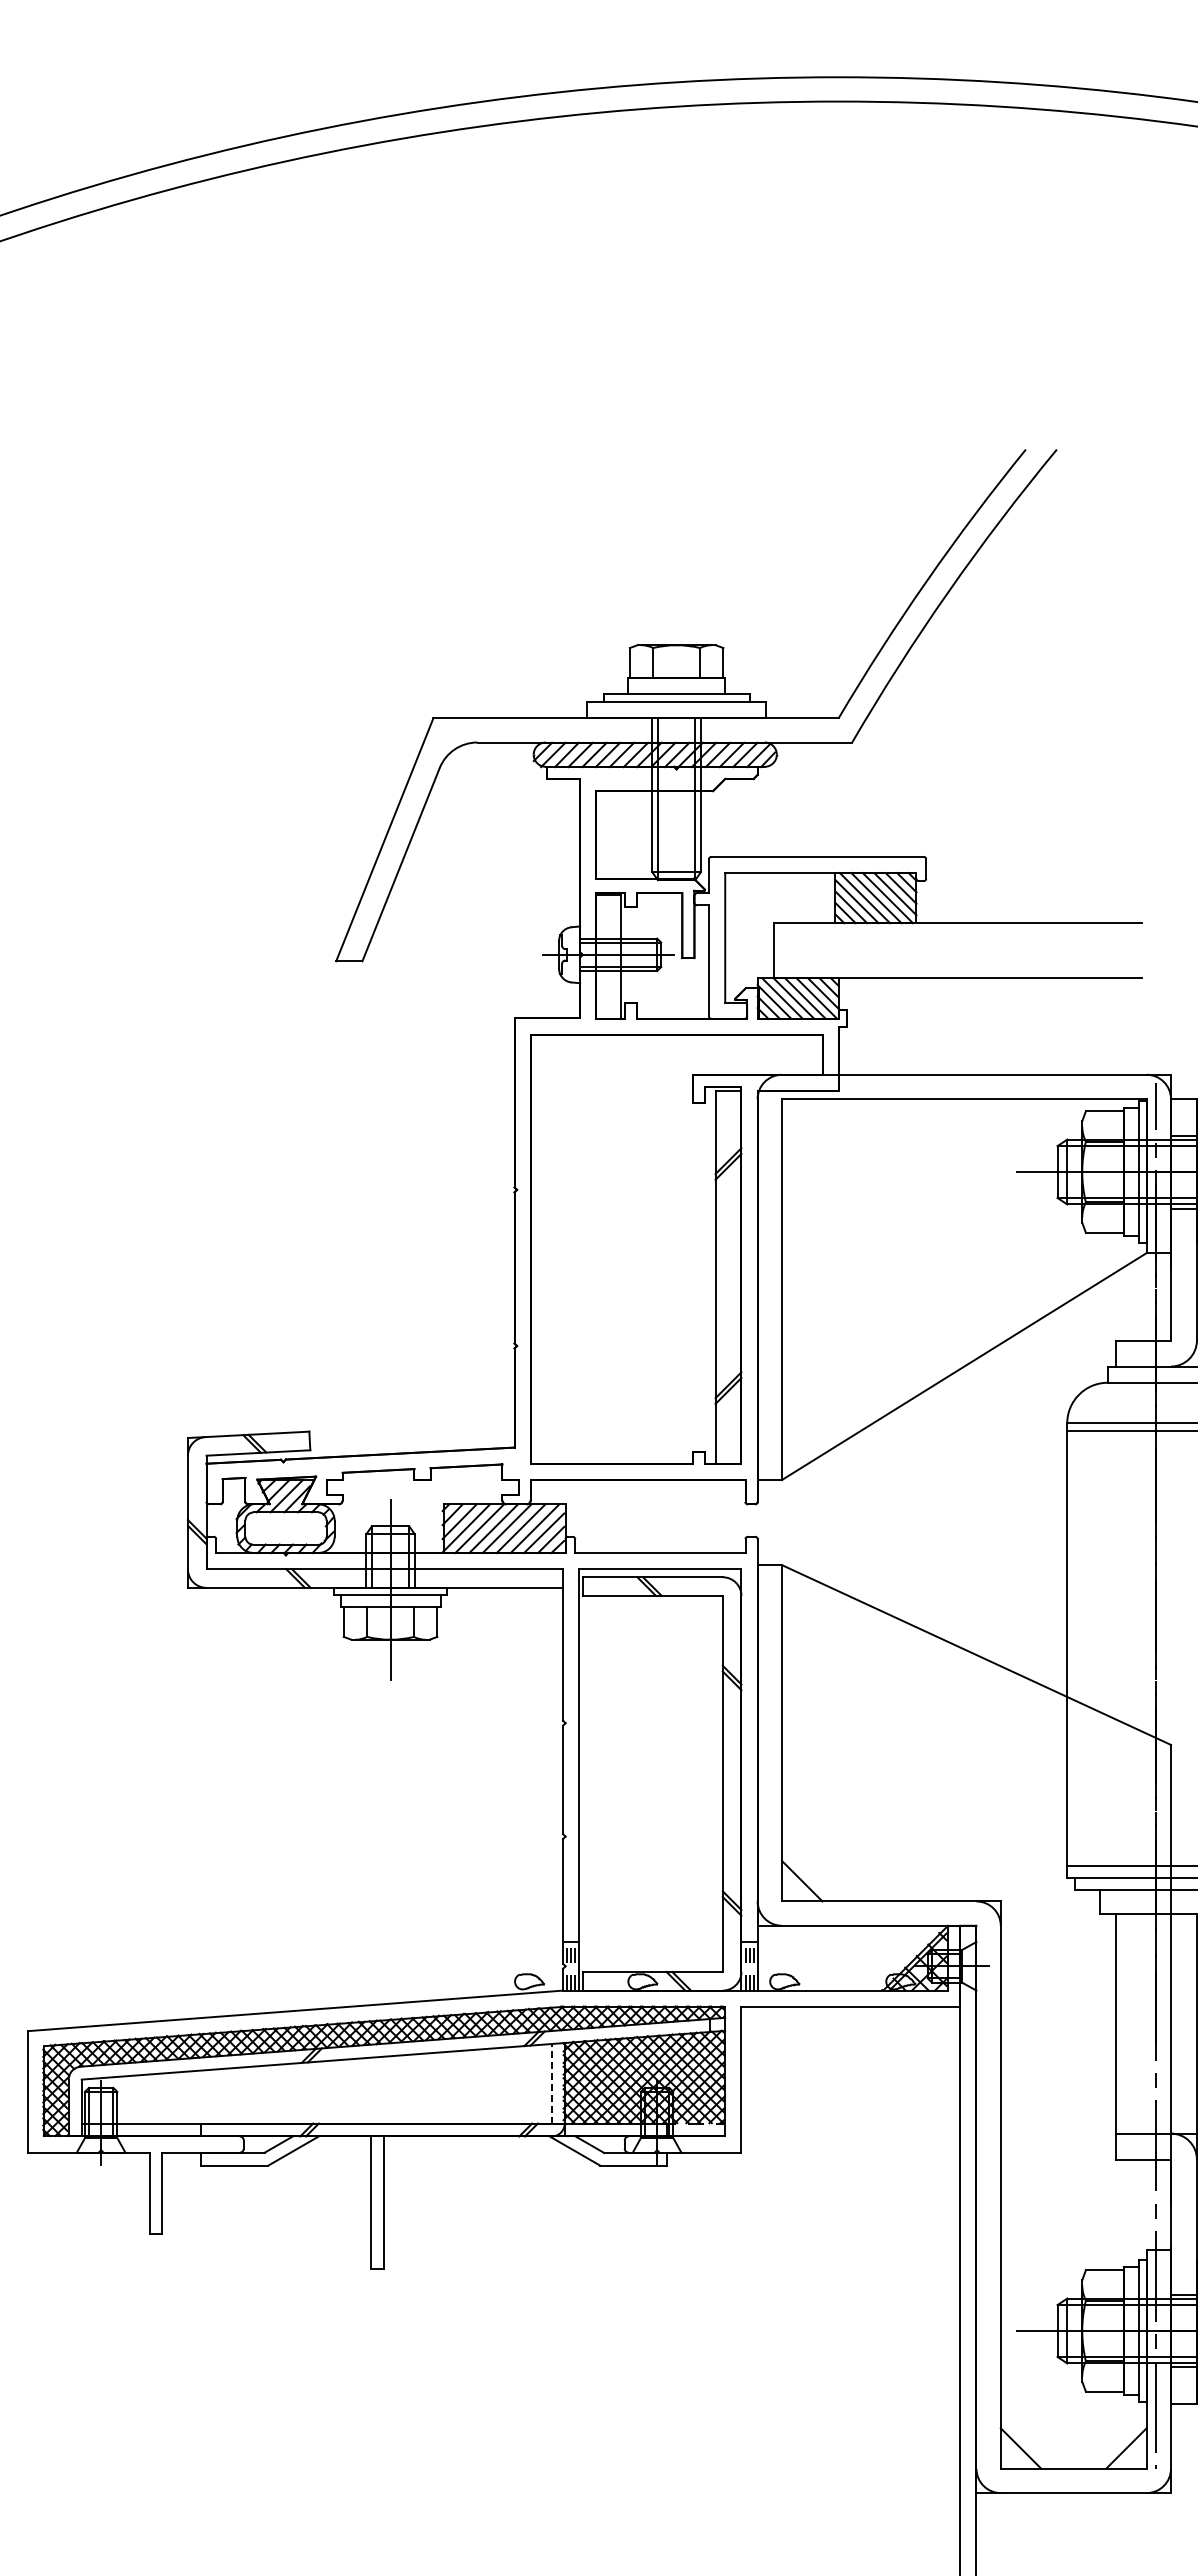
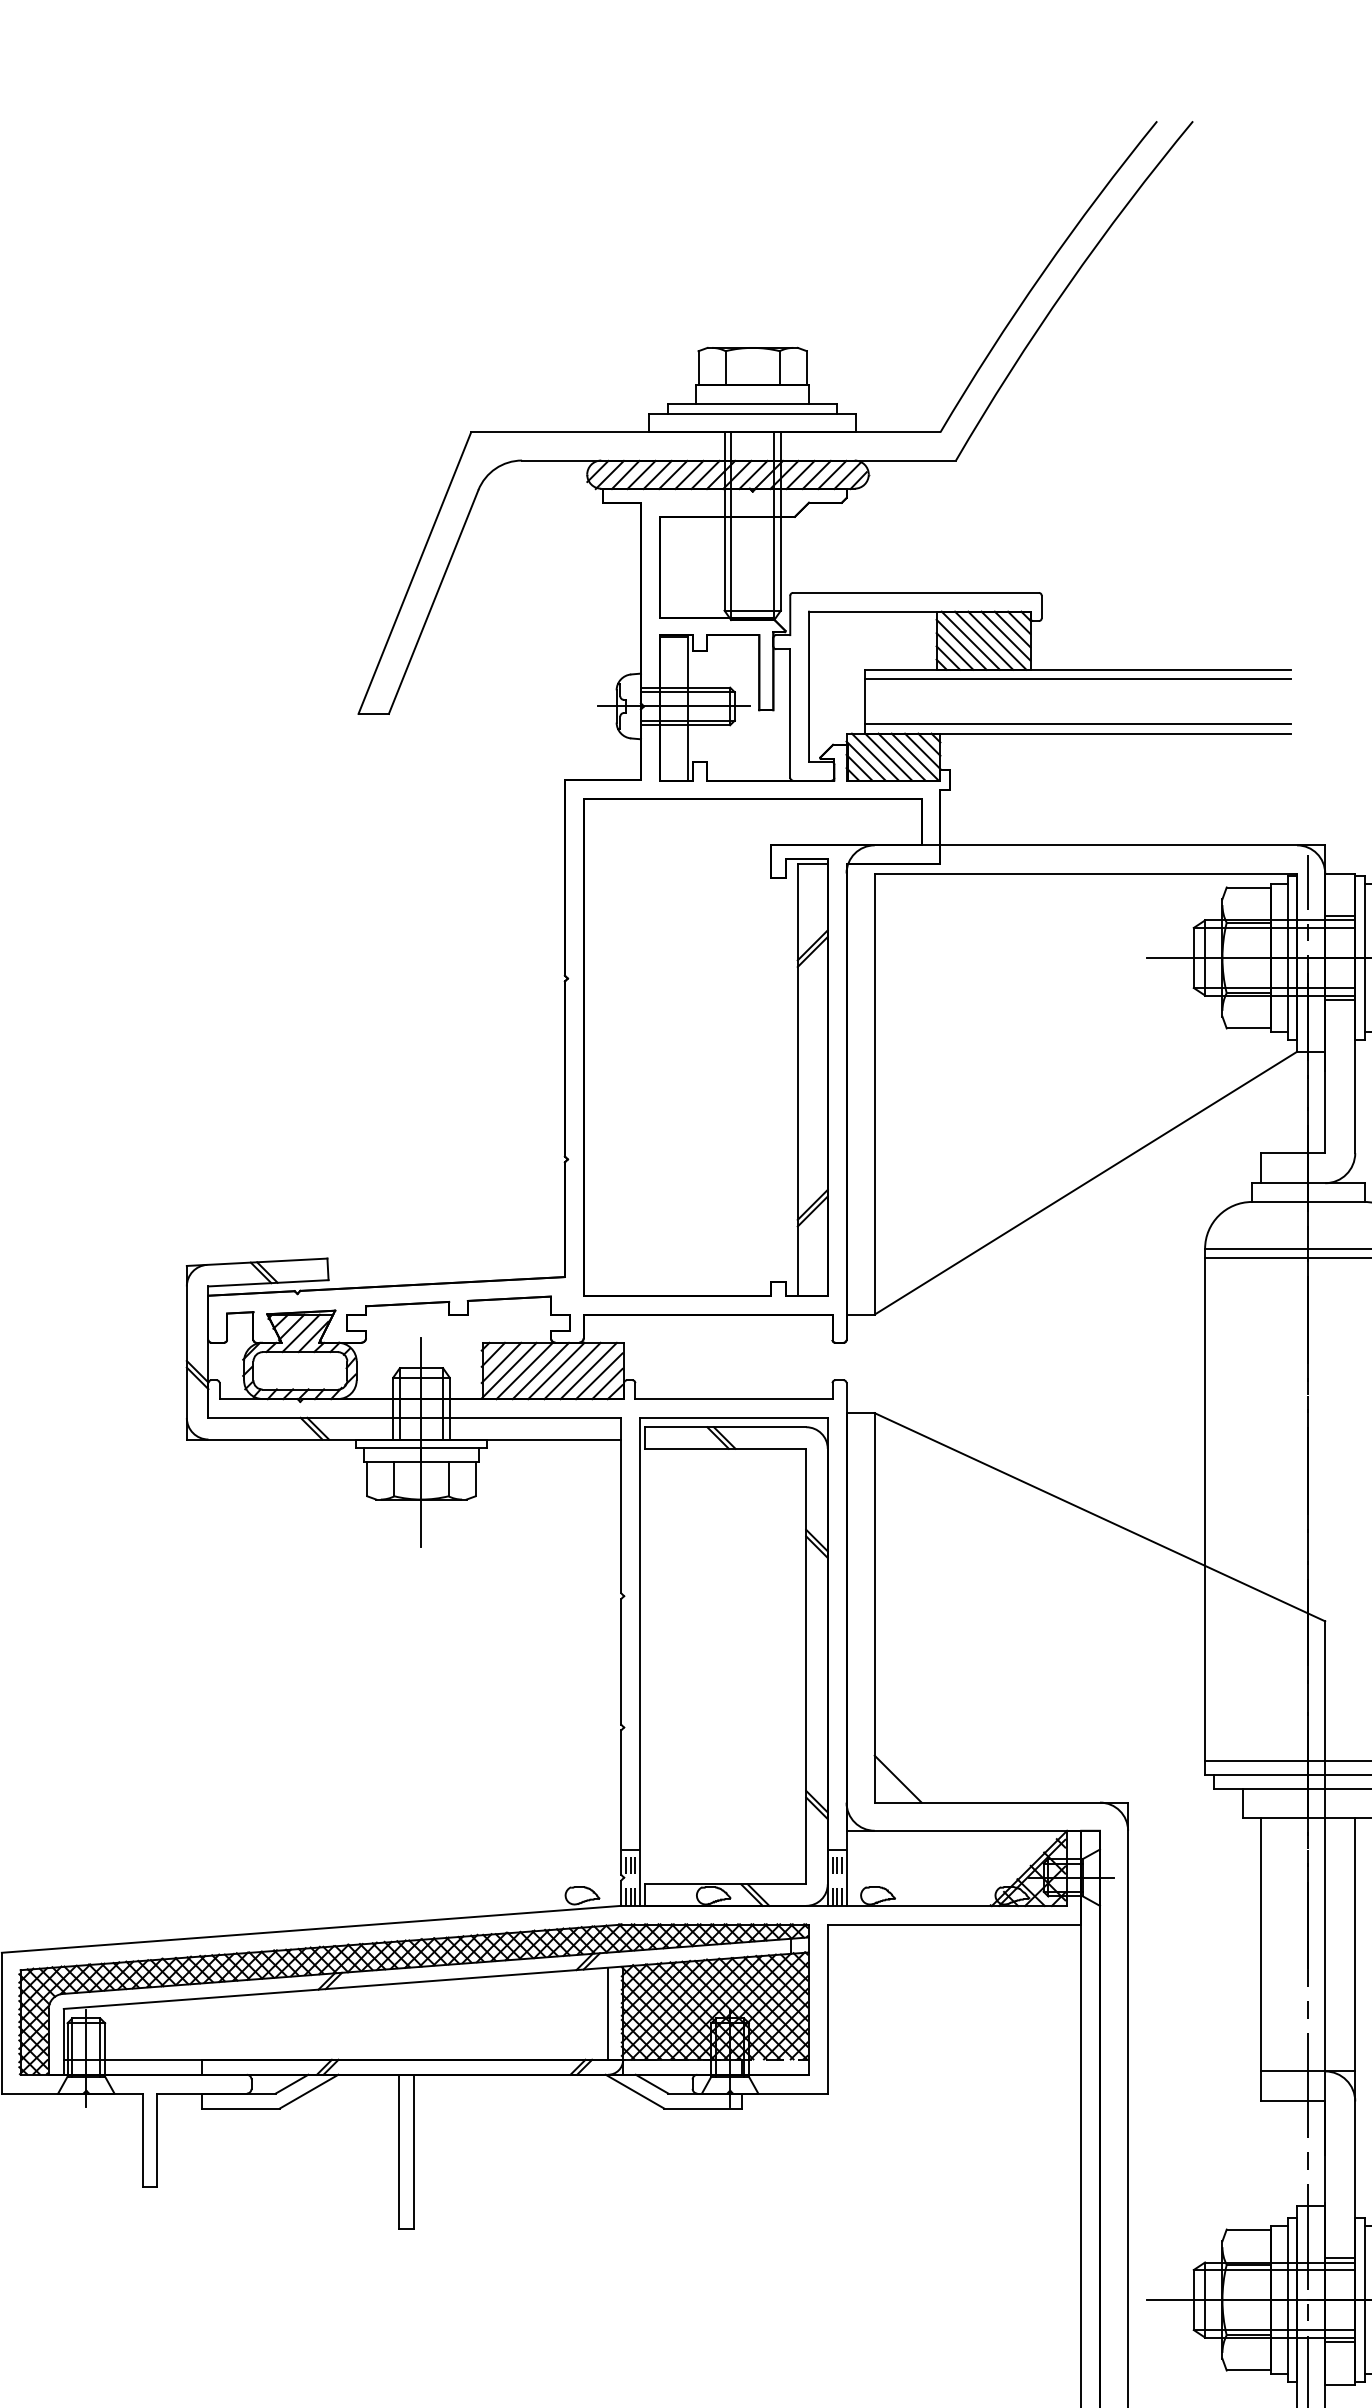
line: (957, 931) -> (1077, 679), added
line: (957, 970) -> (1077, 724), added
line: (551, 2083) -> (607, 2013), dashed -> solid

